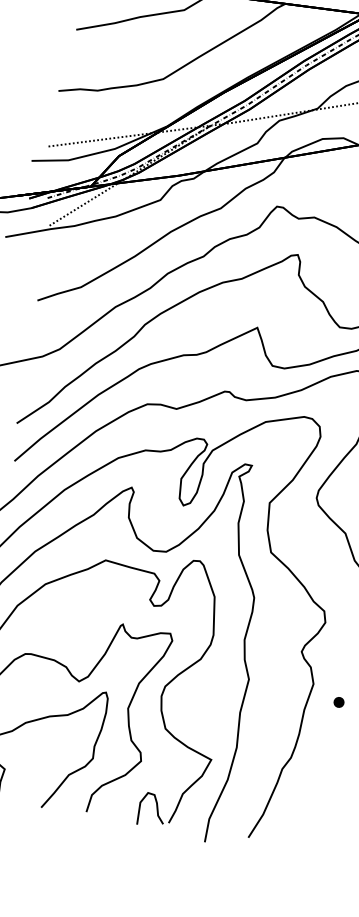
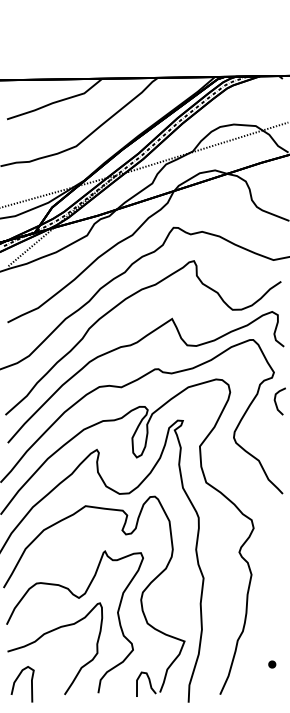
part: (339, 702) -> (272, 664), moved

